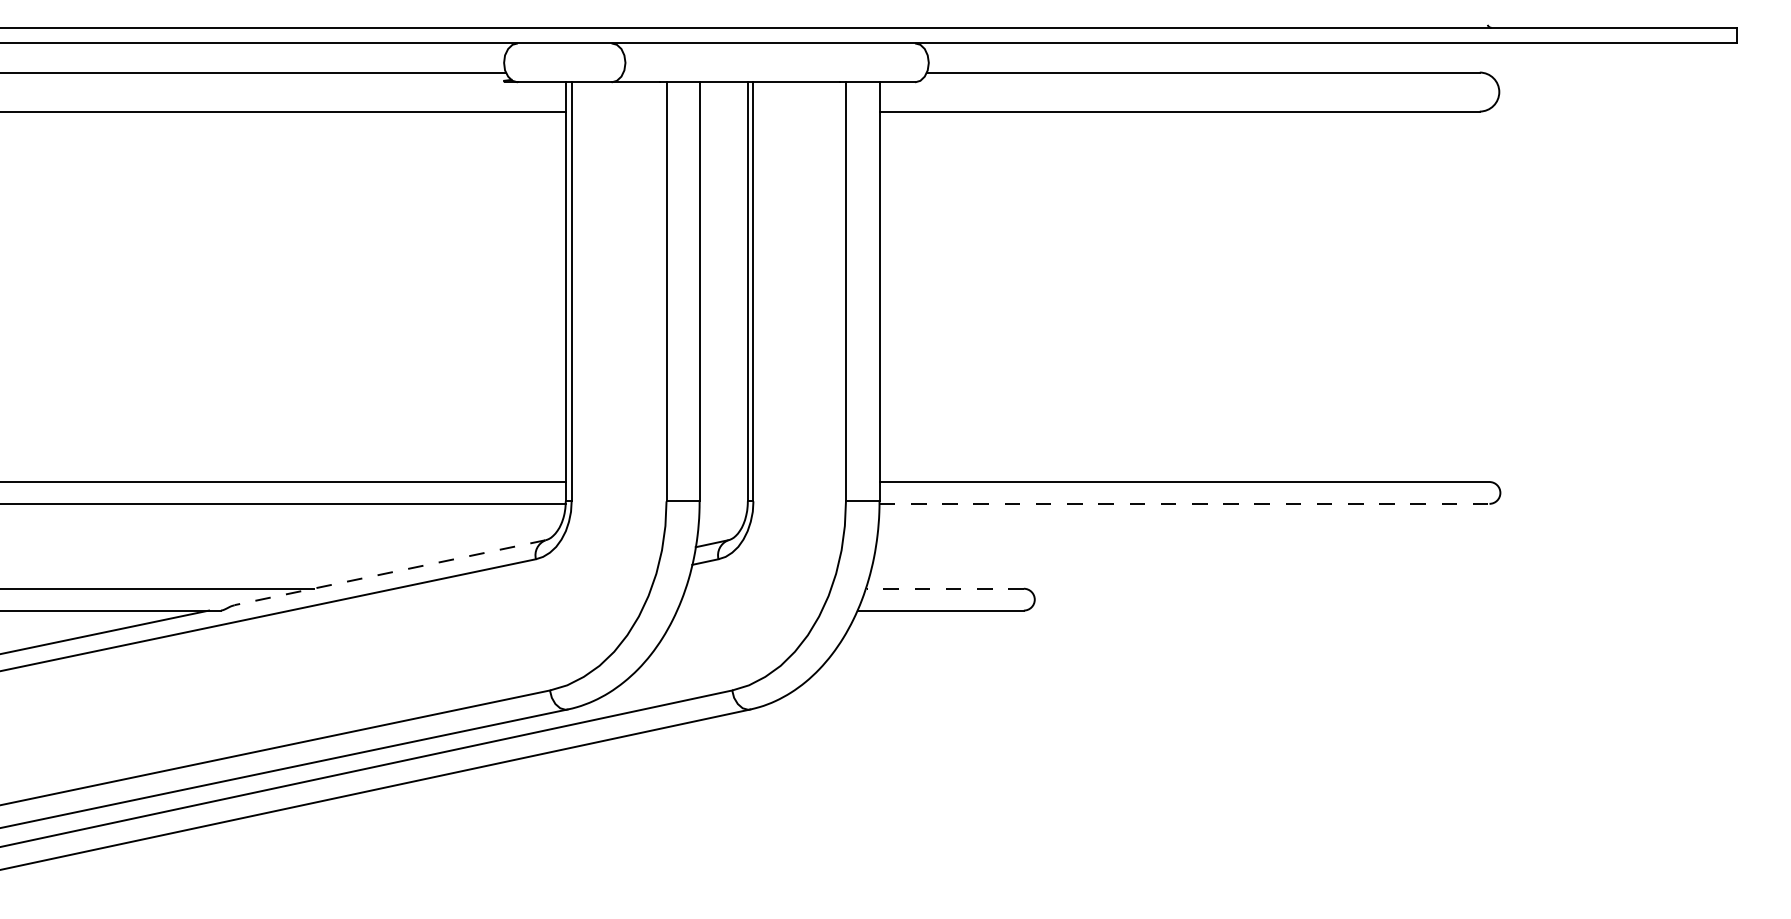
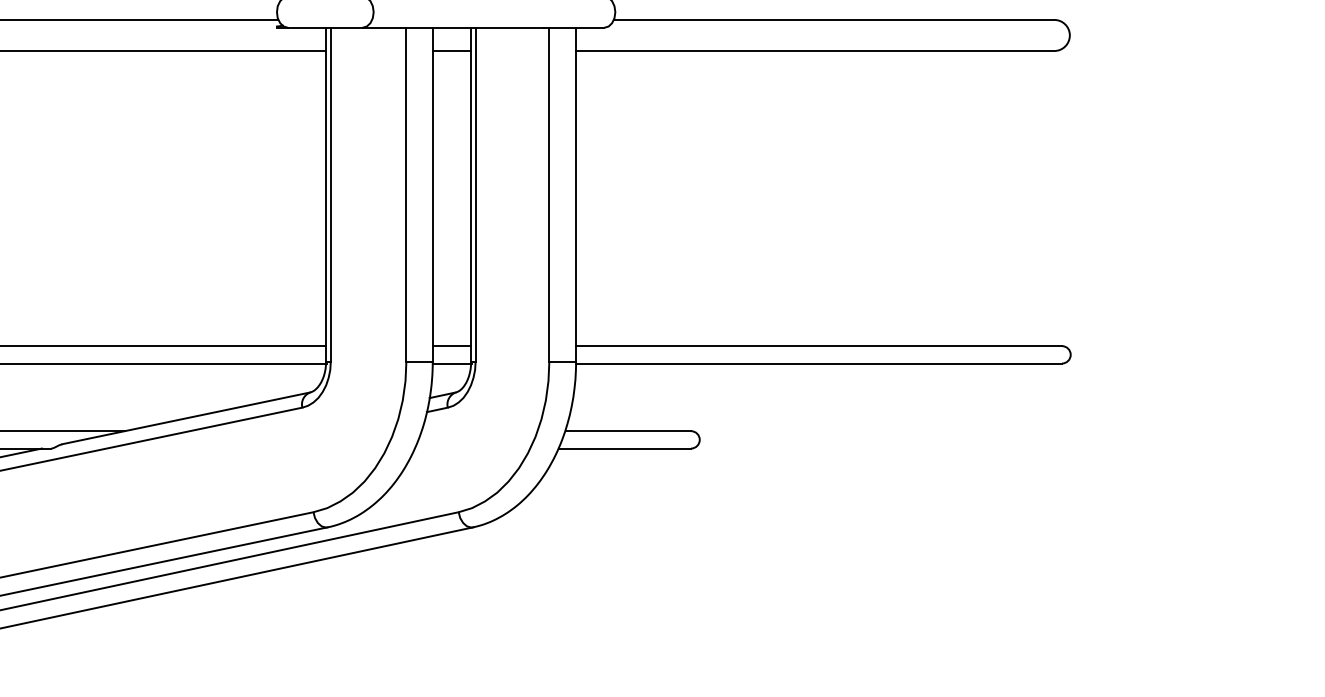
line: (723, 111) -> (451, 50), added
line: (723, 482) -> (451, 346), added
line: (724, 503) -> (452, 363), added
line: (1184, 503) -> (819, 363), dashed -> solid
line: (390, 572) -> (186, 418), dashed -> solid
line: (944, 588) -> (627, 430), dashed -> solid

